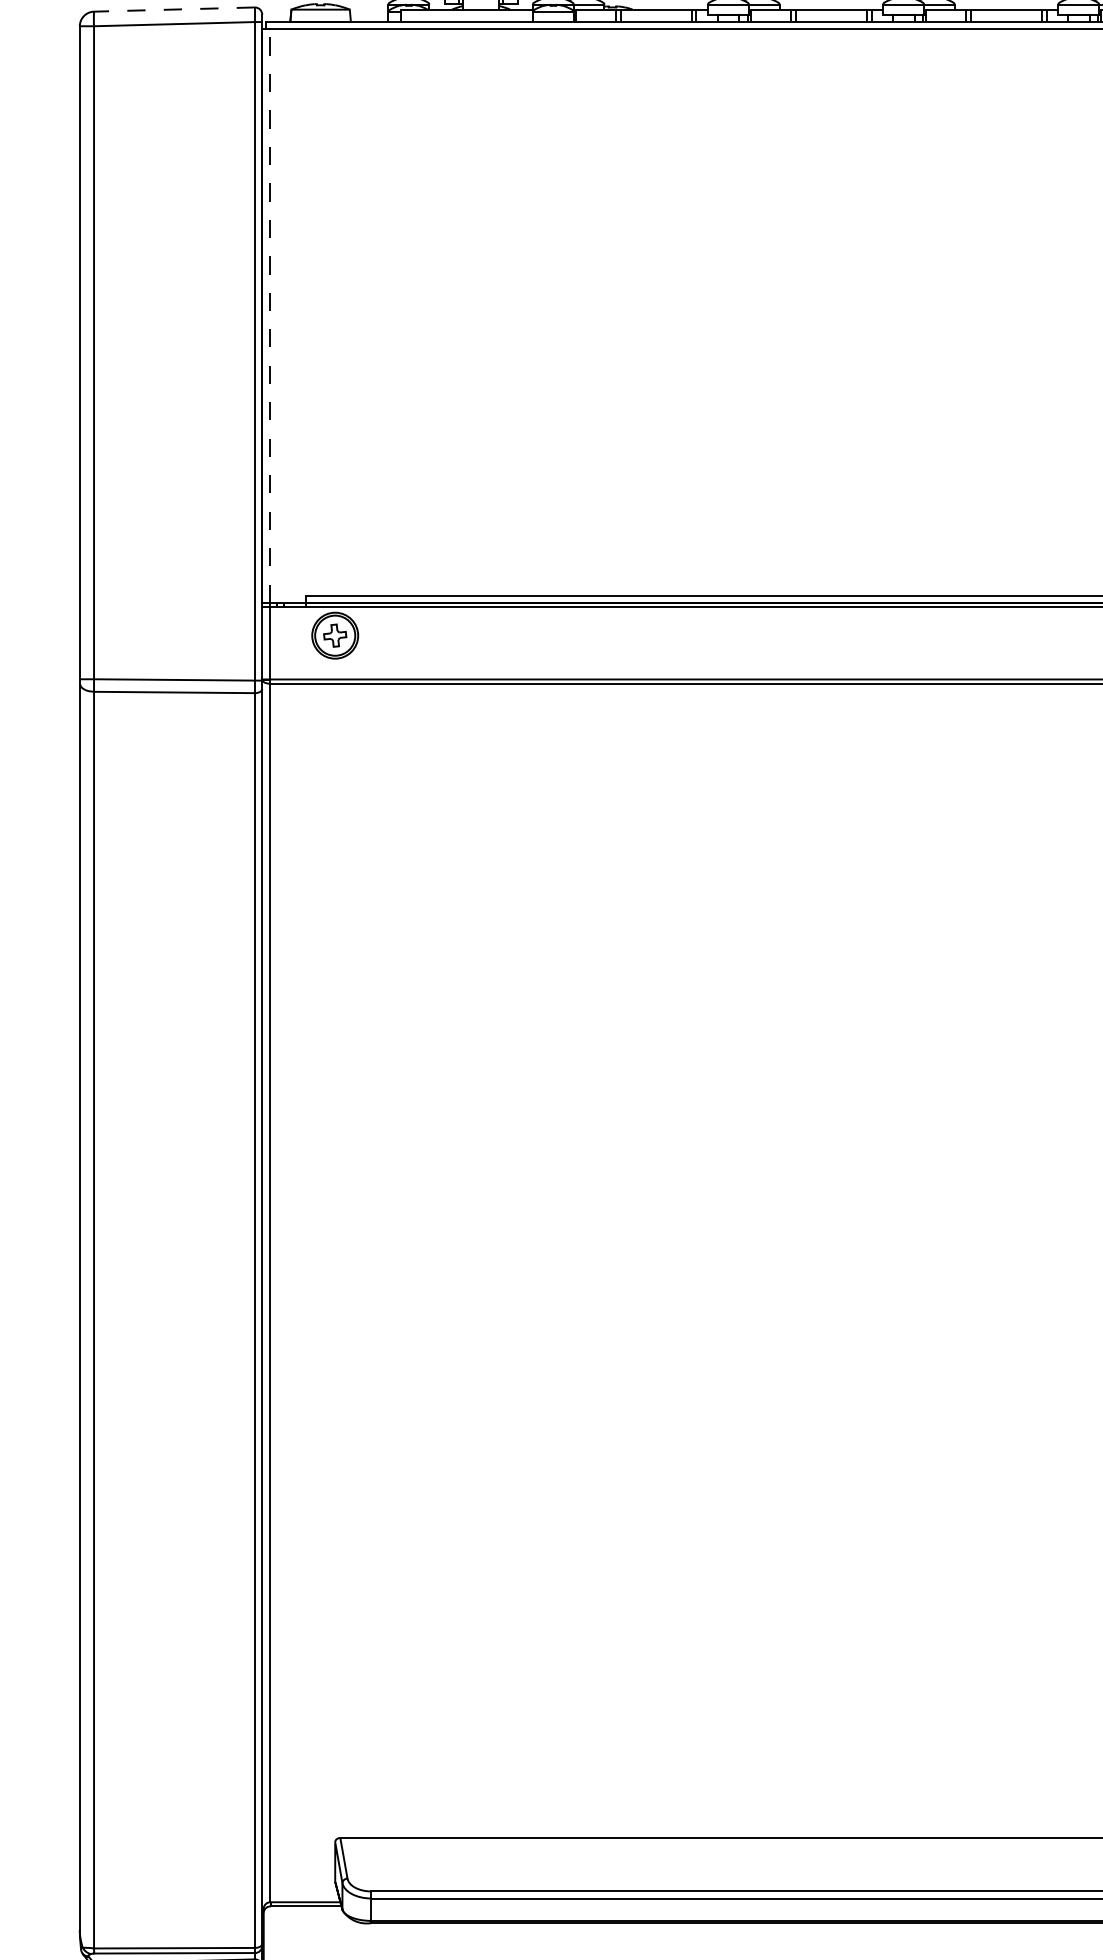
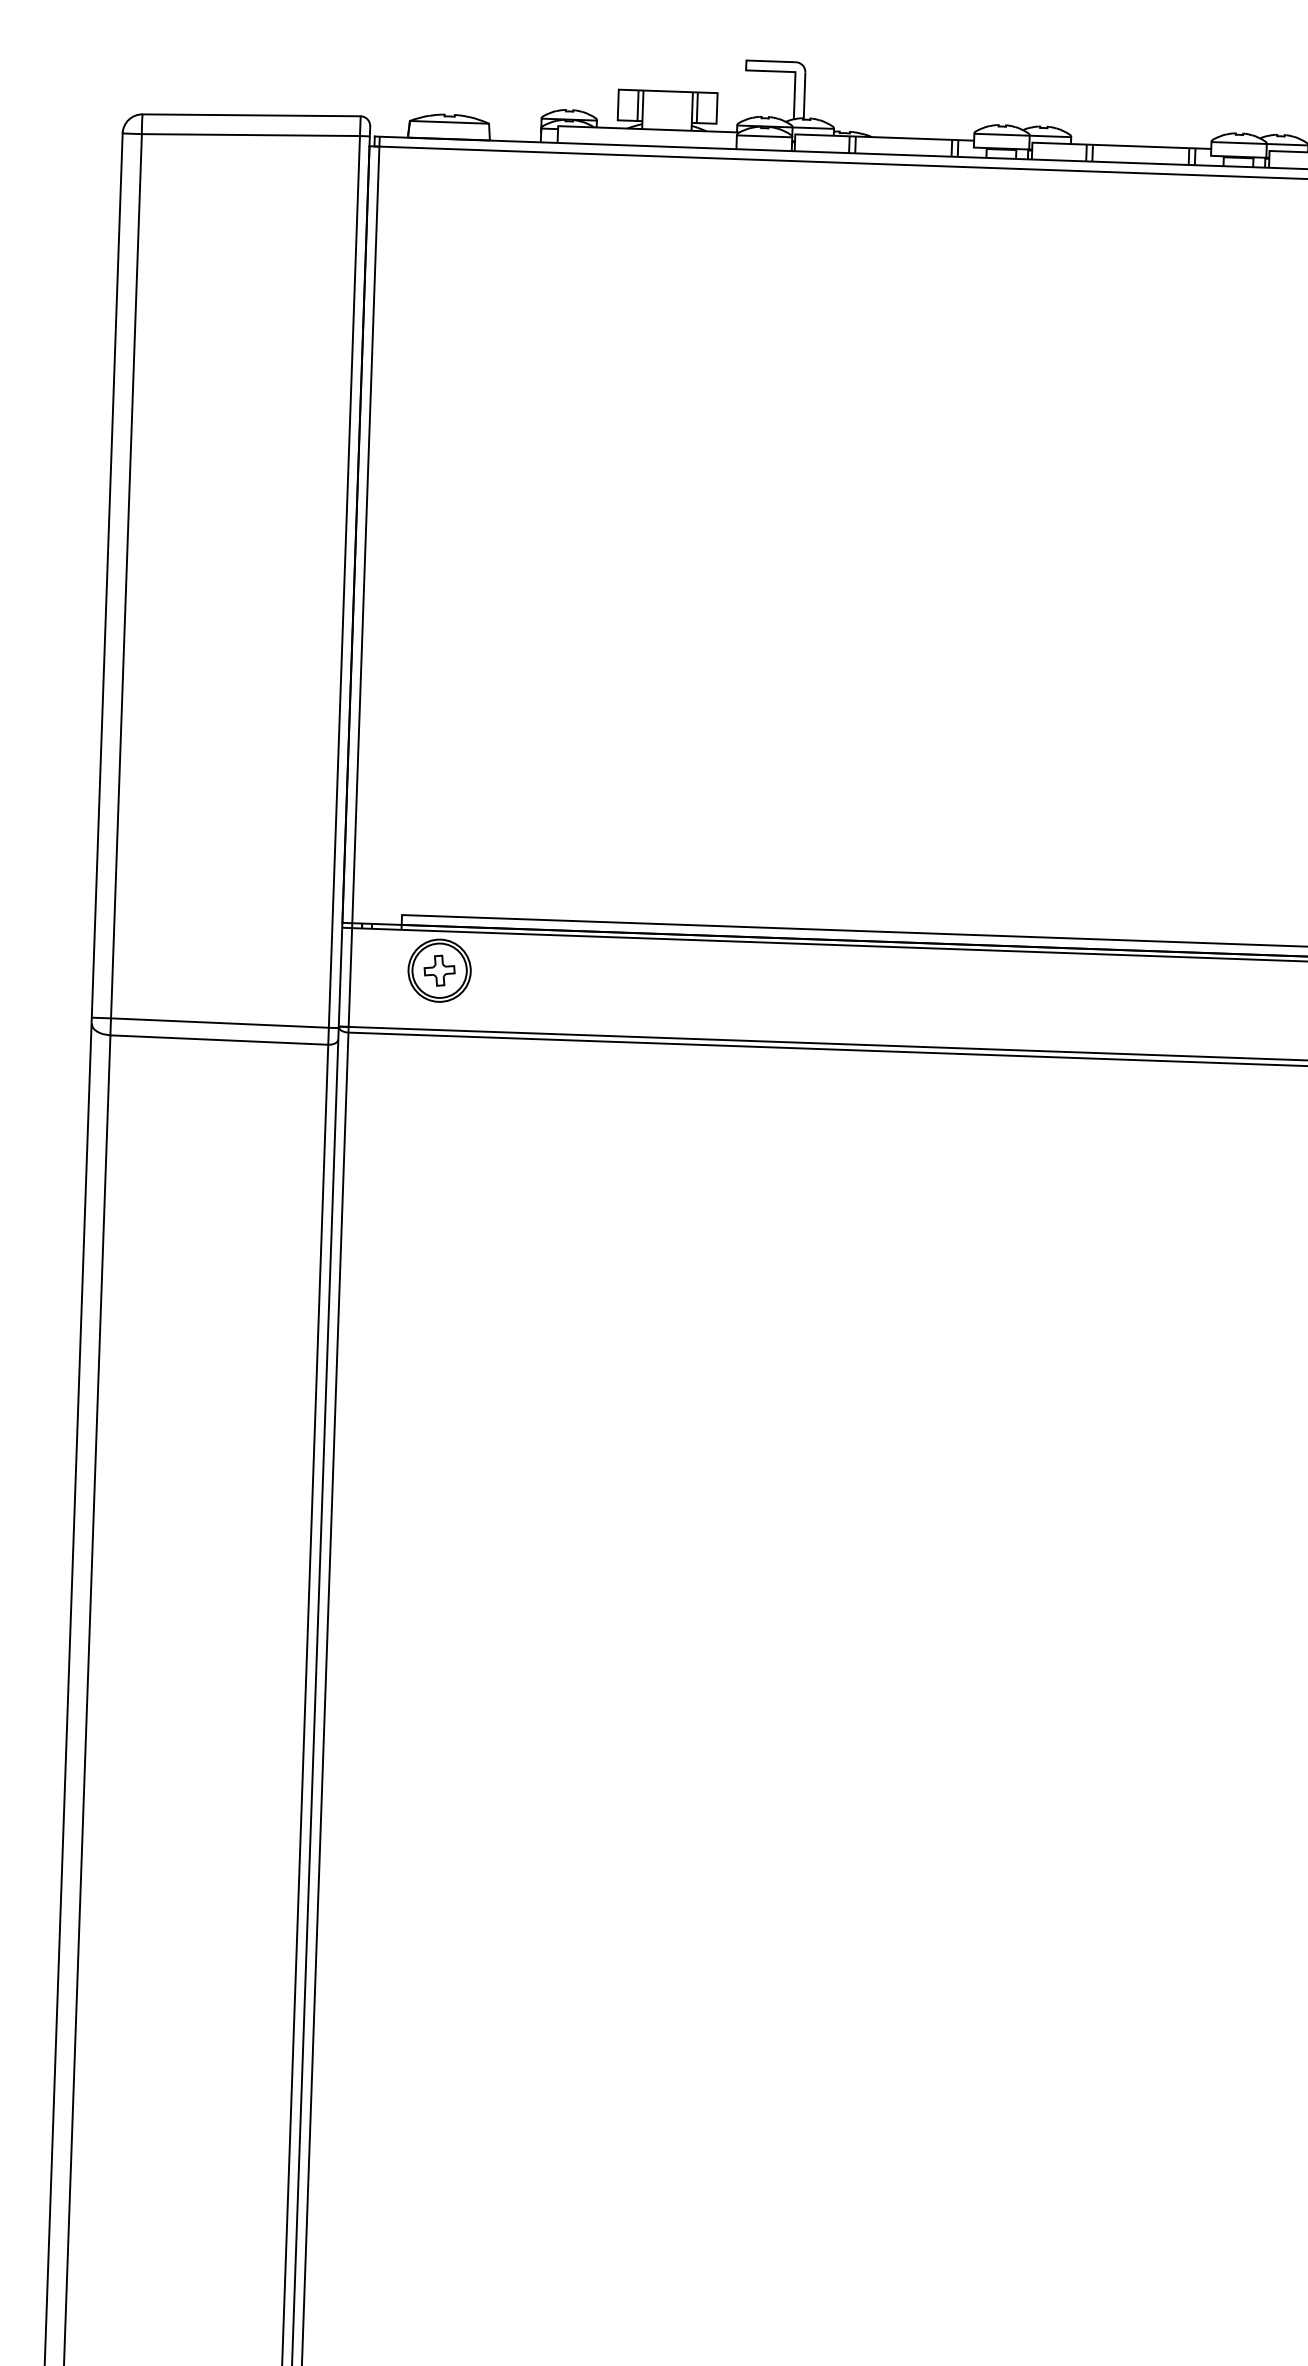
line: (174, 9) -> (251, 115), dashed -> solid
line: (269, 311) -> (365, 528), dashed -> solid

